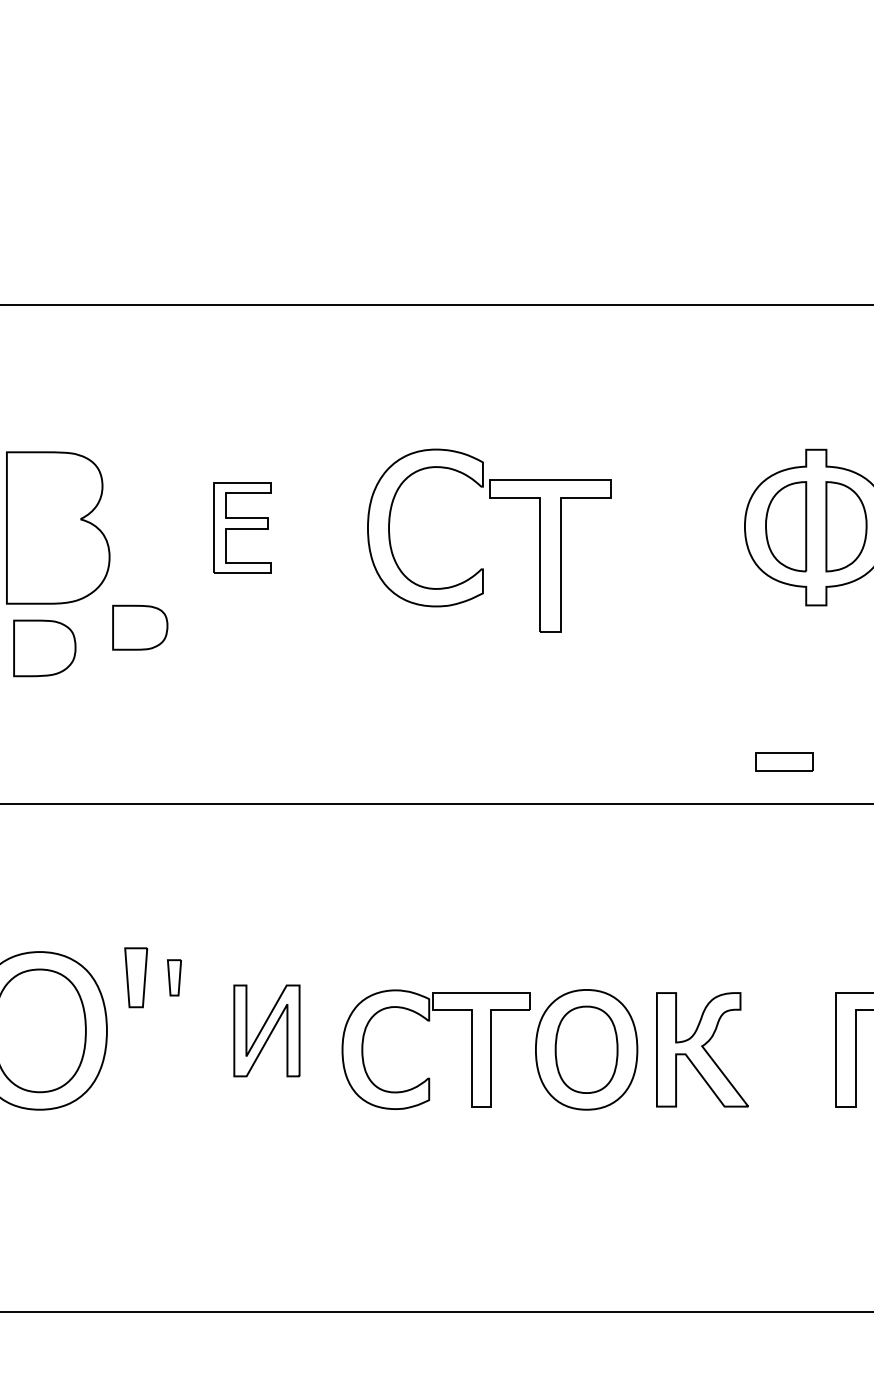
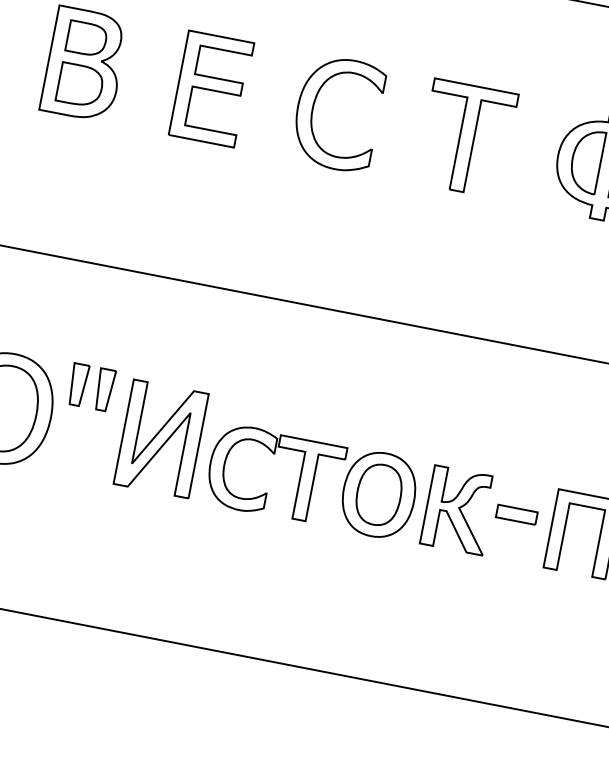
part: (242, 527) -> (211, 88), size x1.67
part: (550, 555) -> (466, 138), moved
part: (140, 627) -> (87, 38), moved
part: (44, 648) -> (80, 85), moved
part: (784, 761) -> (516, 514), moved
part: (174, 977) -> (104, 389), size x1.67
part: (266, 1030) -> (160, 438), size x1.67

